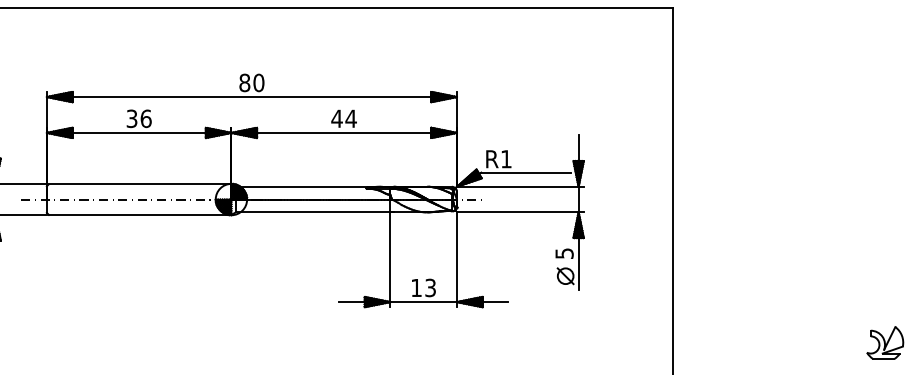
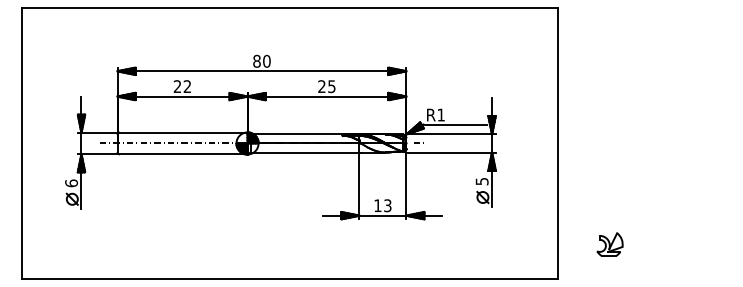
text: (139, 118) -> (182, 86), 36 -> 22
text: (343, 118) -> (326, 86), 44 -> 25
part: (884, 342) -> (609, 244), moved

